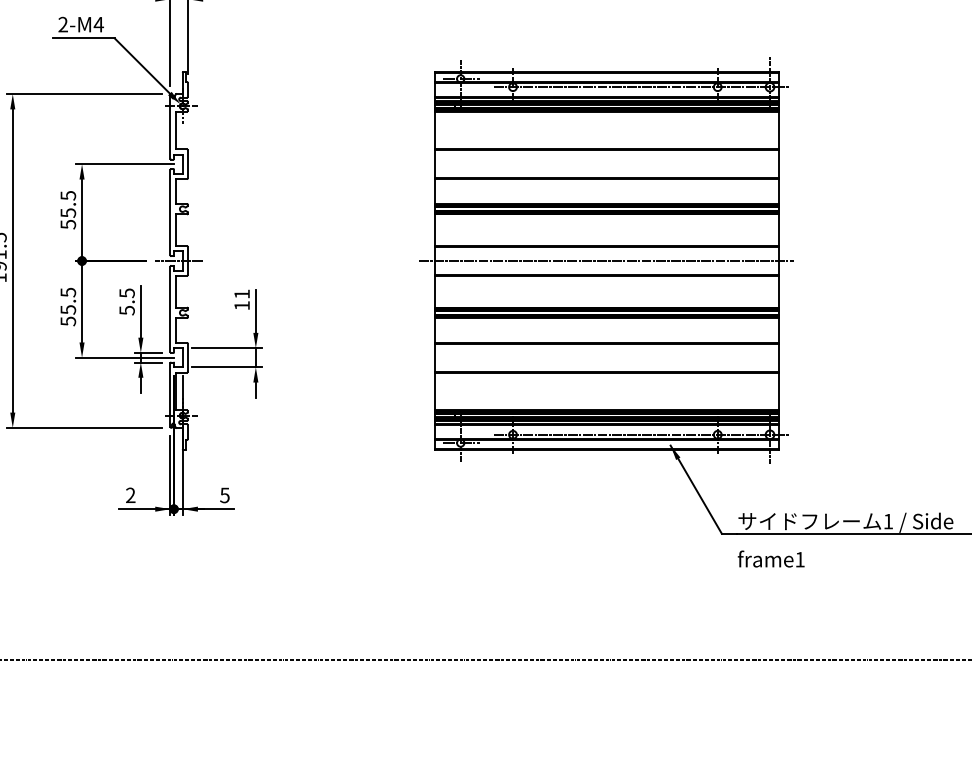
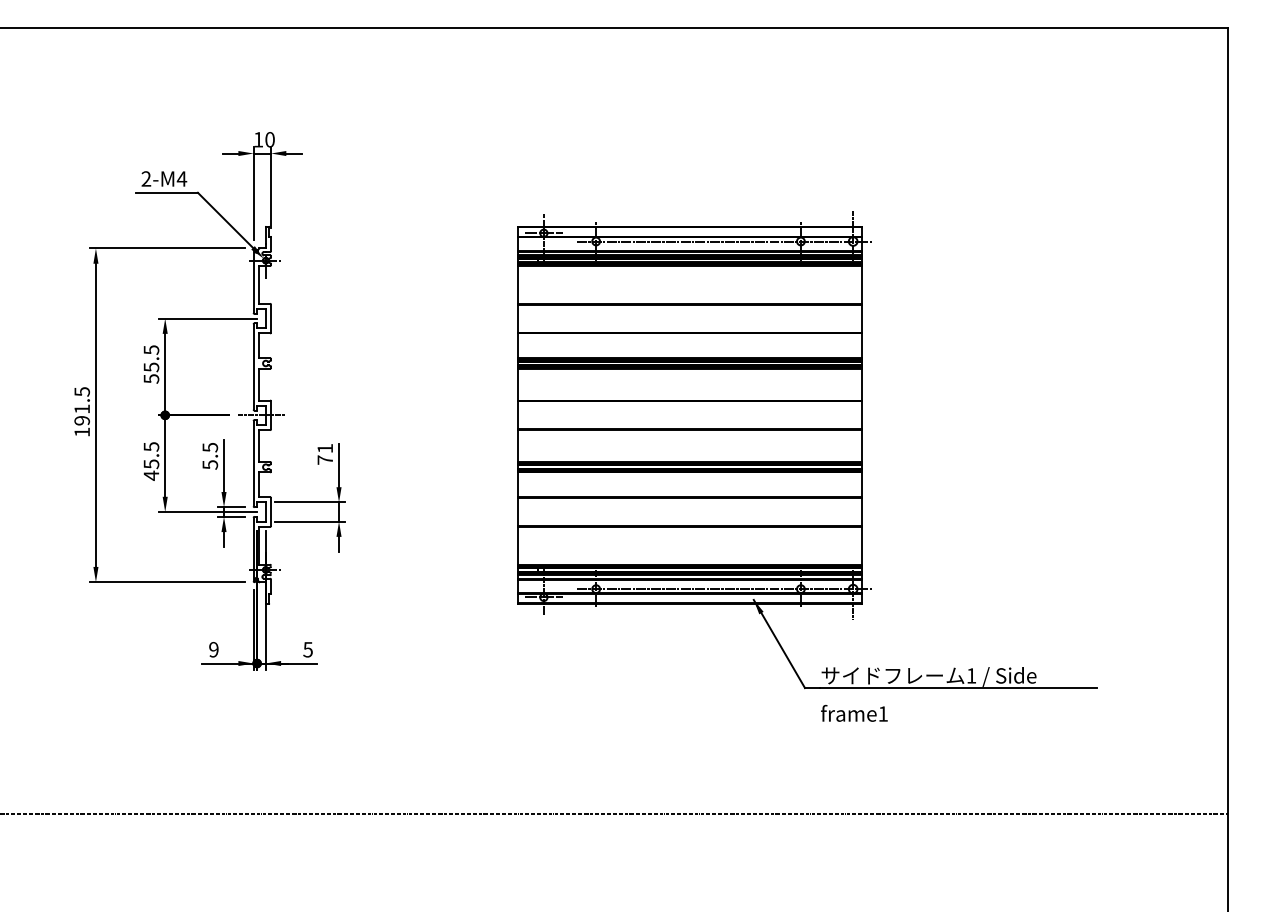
line: (606, 261) -> (689, 415), removed
text: (241, 305) -> (324, 459), 11 -> 71
text: (68, 321) -> (151, 475), 55.5 -> 45.5
text: (130, 495) -> (213, 649), 2 -> 9

